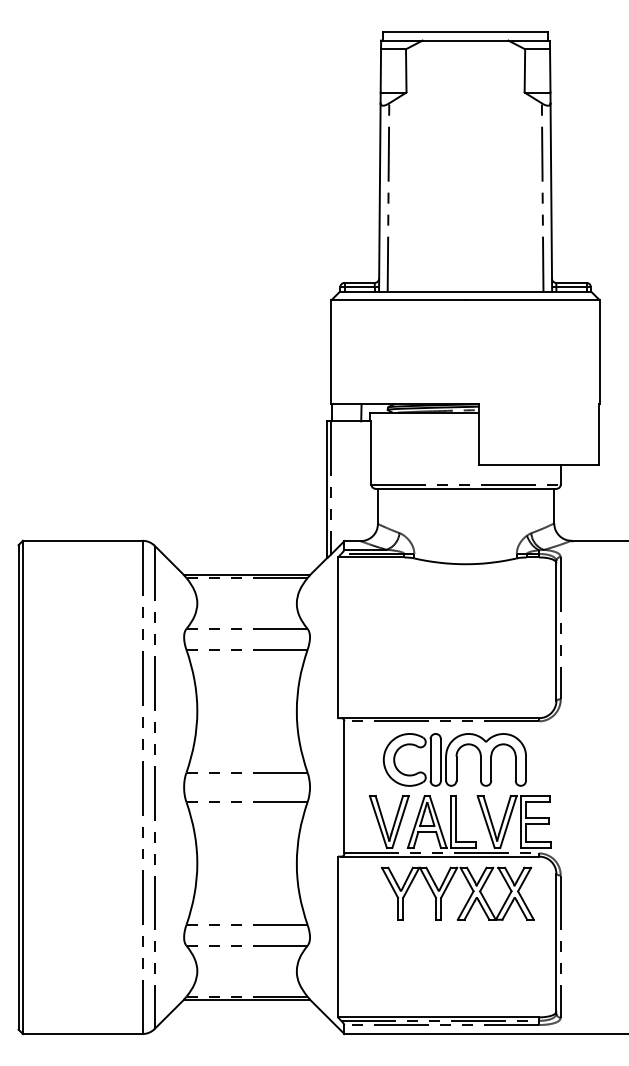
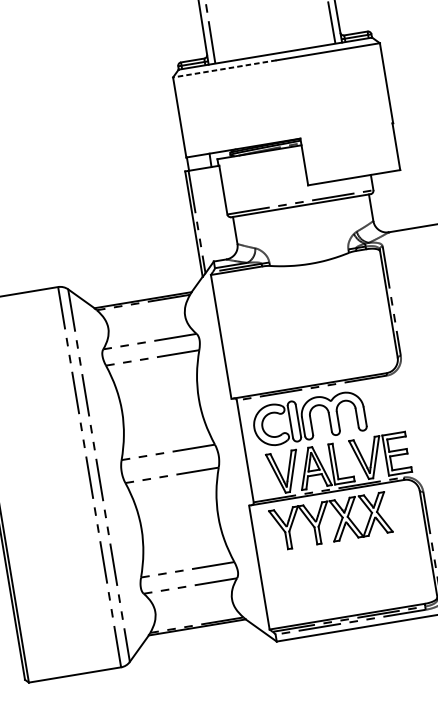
line: (398, 300) -> (224, 69), solid -> dashed
part: (454, 759) -> (308, 418), moved
part: (447, 888) -> (322, 518), moved

